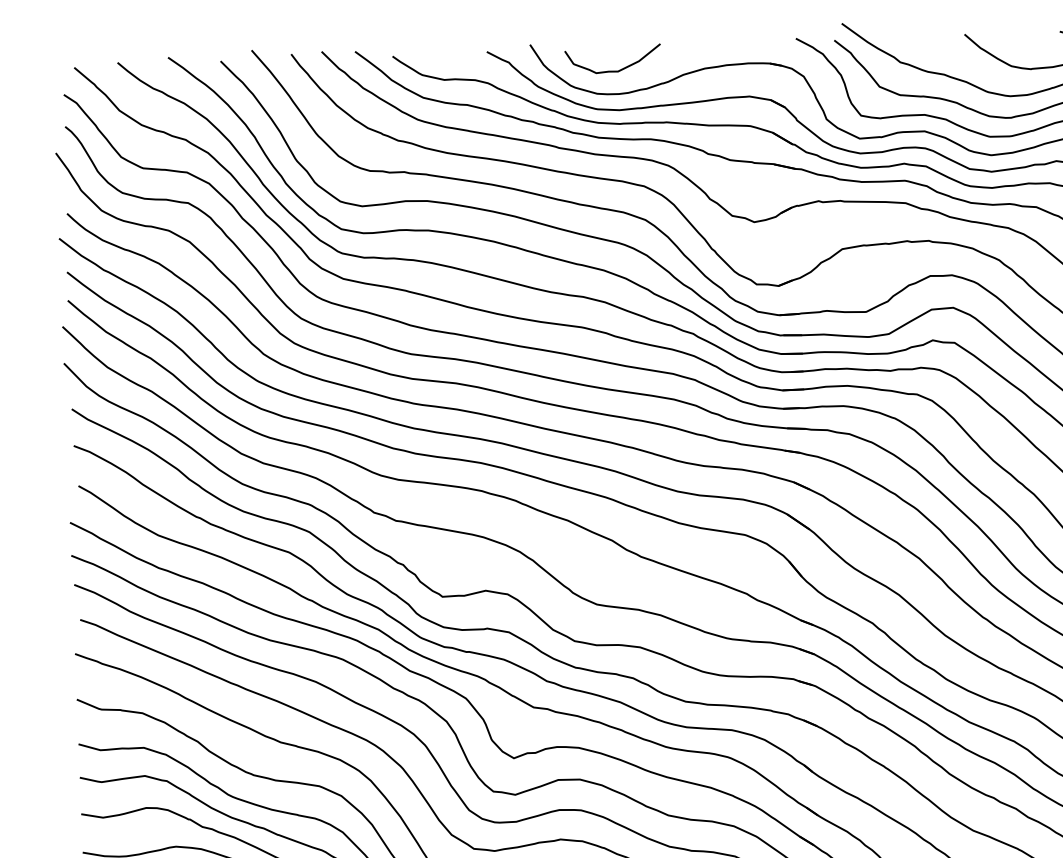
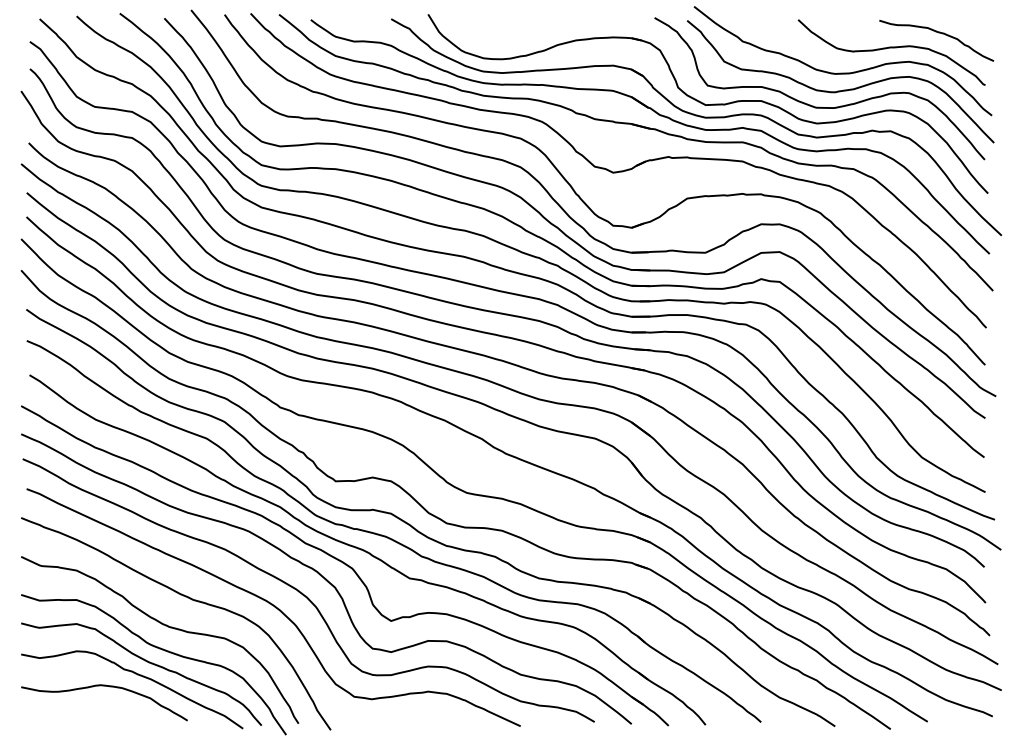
curve: (613, 71) -> (498, 39), removed

